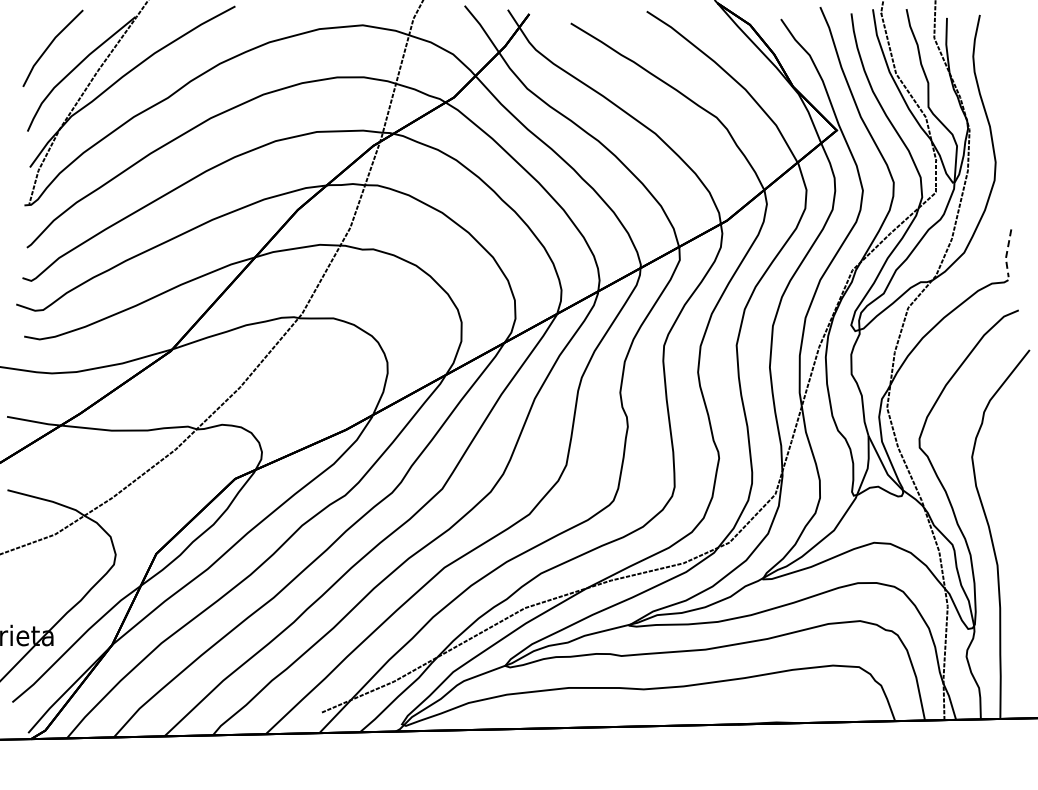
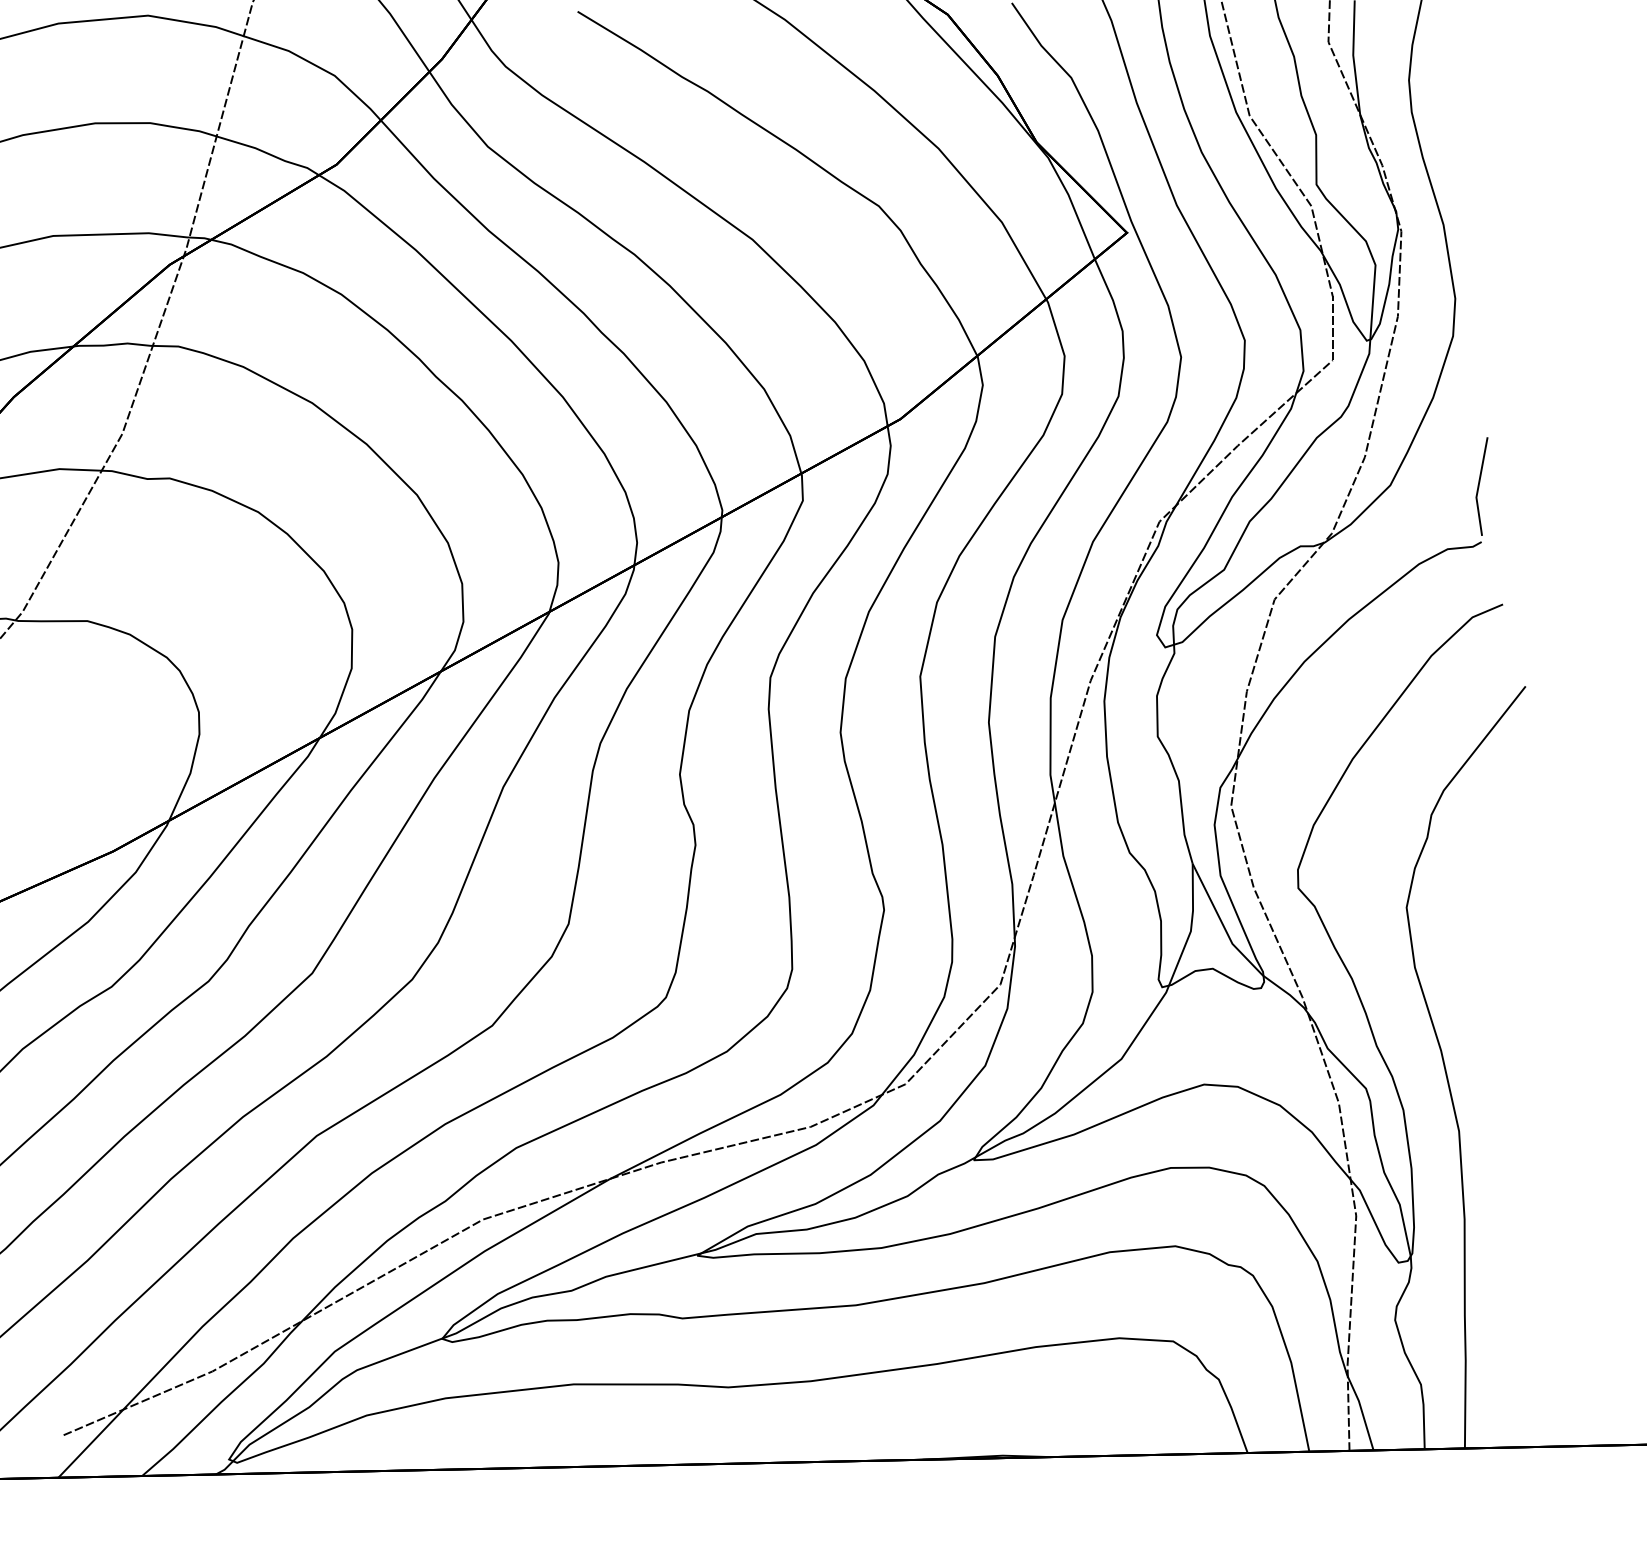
line: (1006, 253) -> (1477, 487), dashed -> solid

